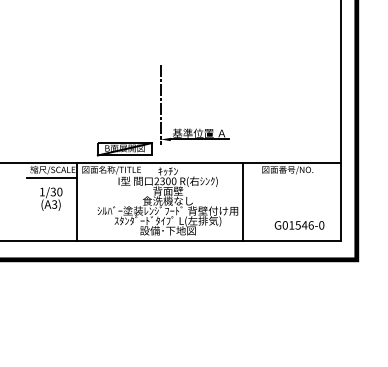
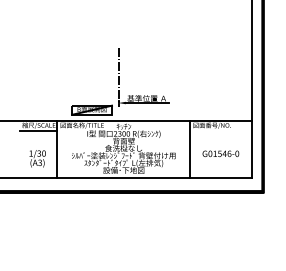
text: (51, 198) -> (37, 158), moved
line: (242, 201) -> (189, 148), moved
text: (299, 225) -> (220, 153), moved

